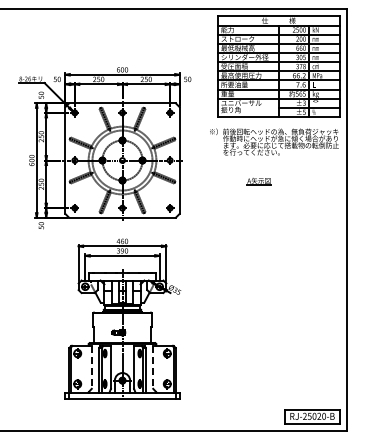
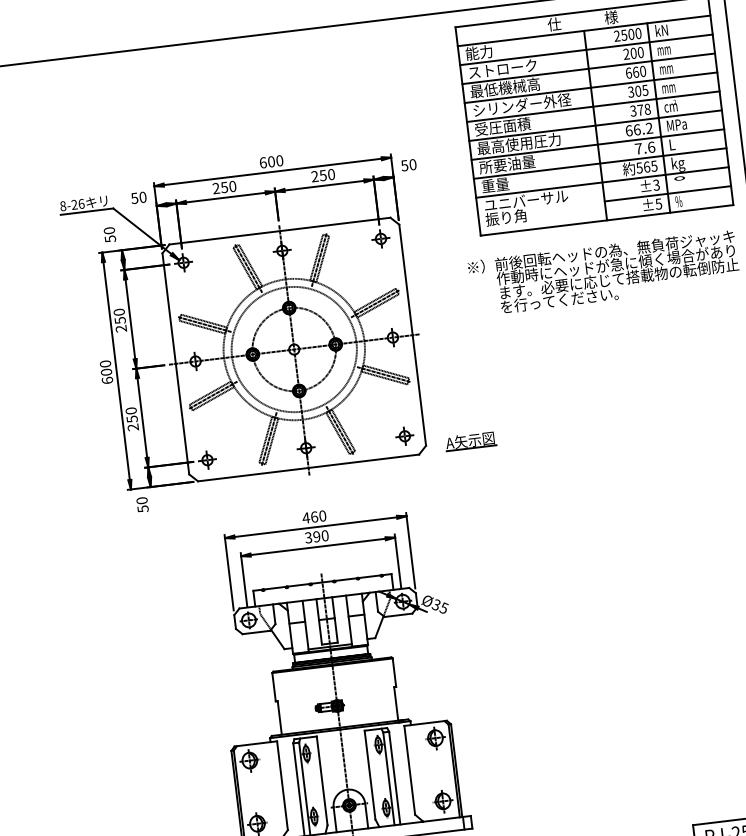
part: (258, 181) -> (469, 441), moved
line: (91, 367) -> (281, 786), dashed -> solid
line: (153, 367) -> (410, 770), dashed -> solid

